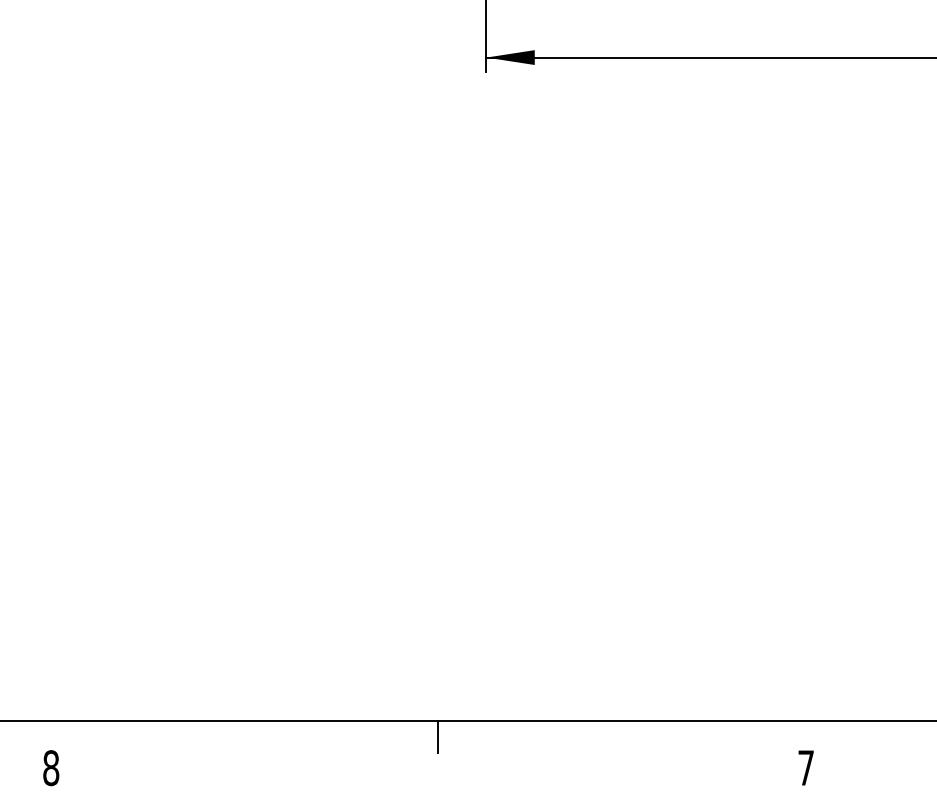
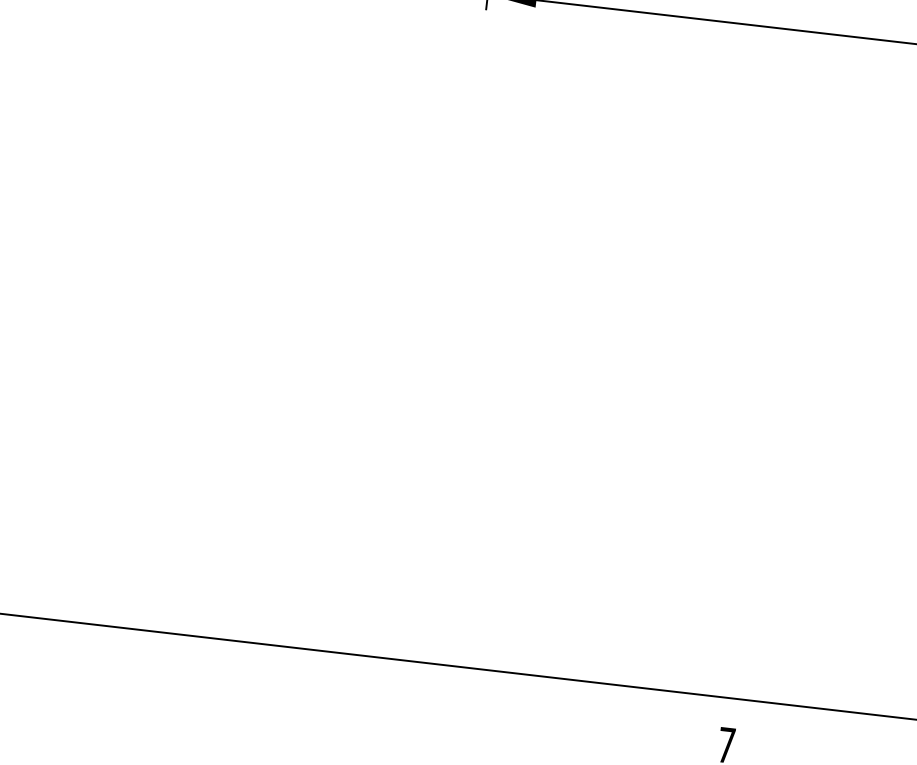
line: (438, 736) -> (360, 670), removed

